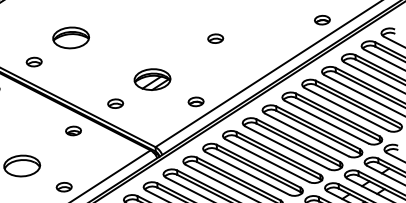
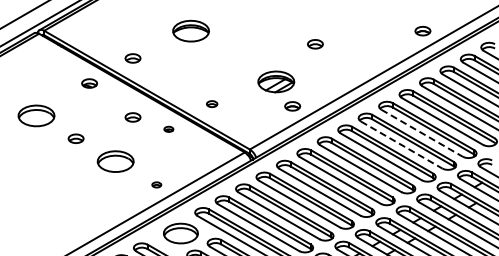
part: (70, 37) -> (190, 30), moved
part: (152, 79) -> (276, 81), moved
part: (114, 103) -> (211, 103), size x0.7
part: (36, 121) -> (132, 117), added
line: (327, 122) -> (422, 133), solid -> dashed
part: (73, 131) -> (168, 129), size x0.6
line: (307, 135) -> (402, 145), solid -> dashed
part: (64, 186) -> (156, 184), size x0.6

